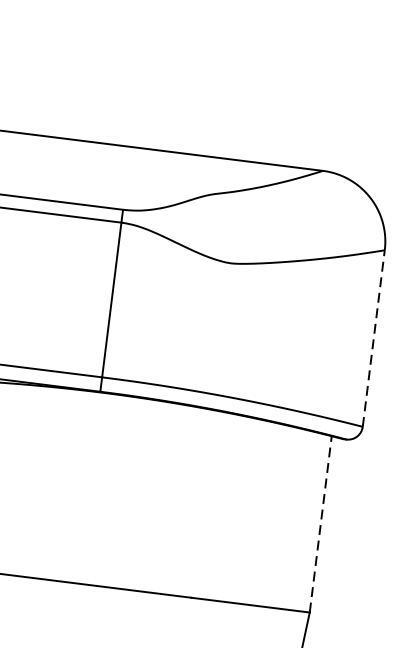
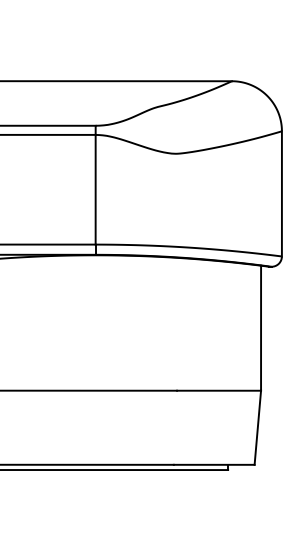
line: (373, 337) -> (281, 193), dashed -> solid
line: (321, 524) -> (261, 328), dashed -> solid

